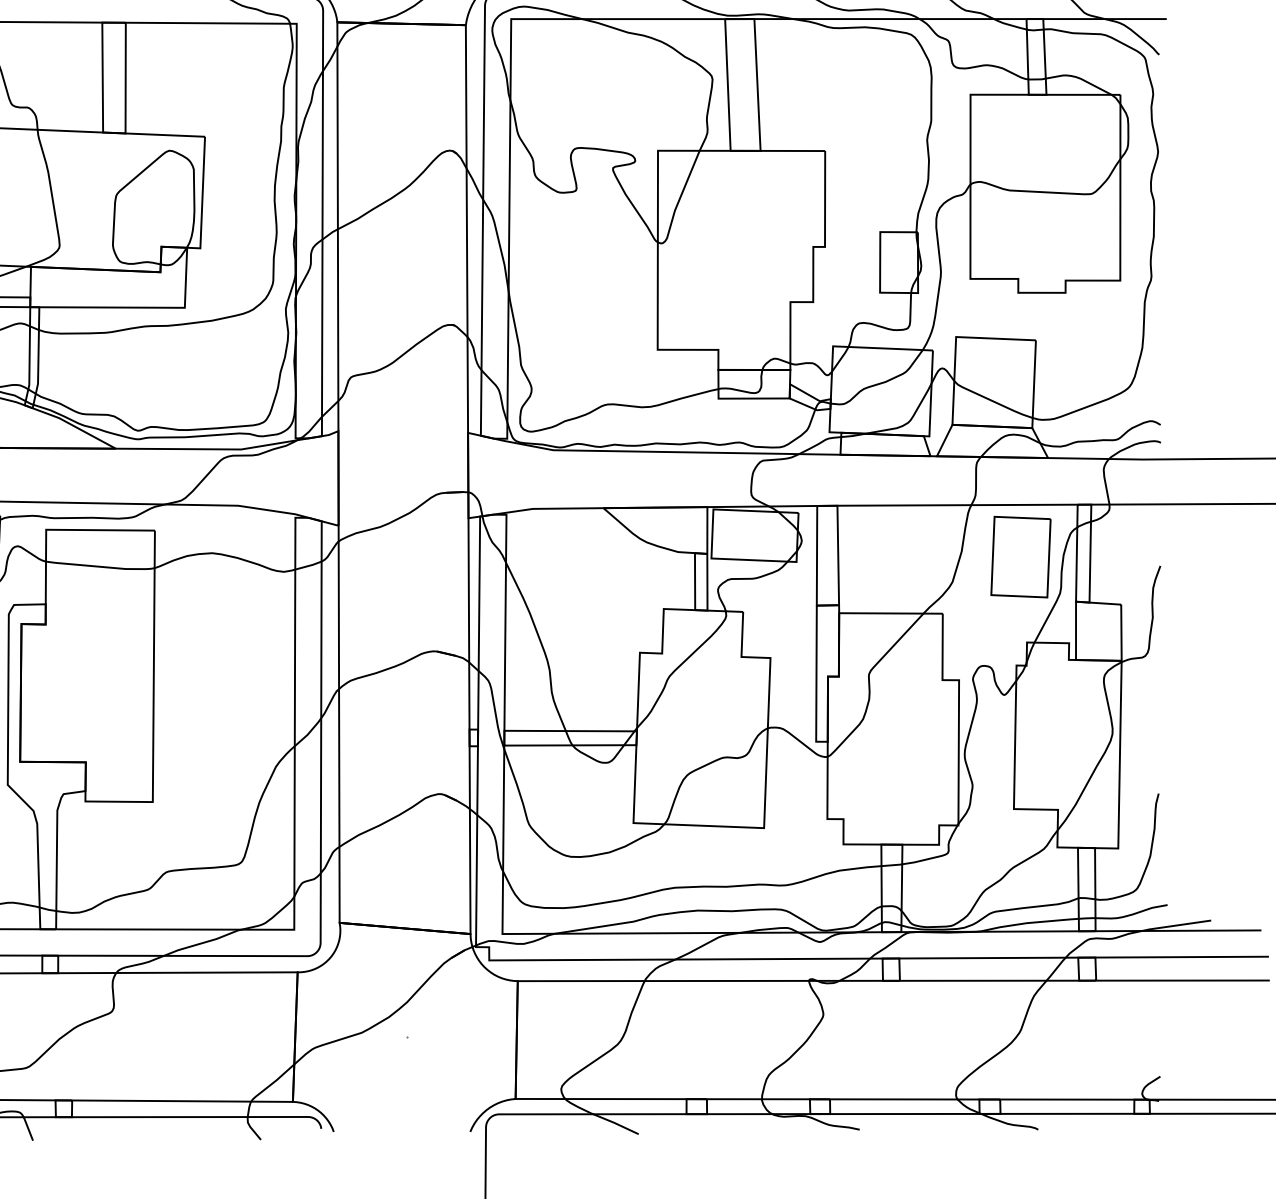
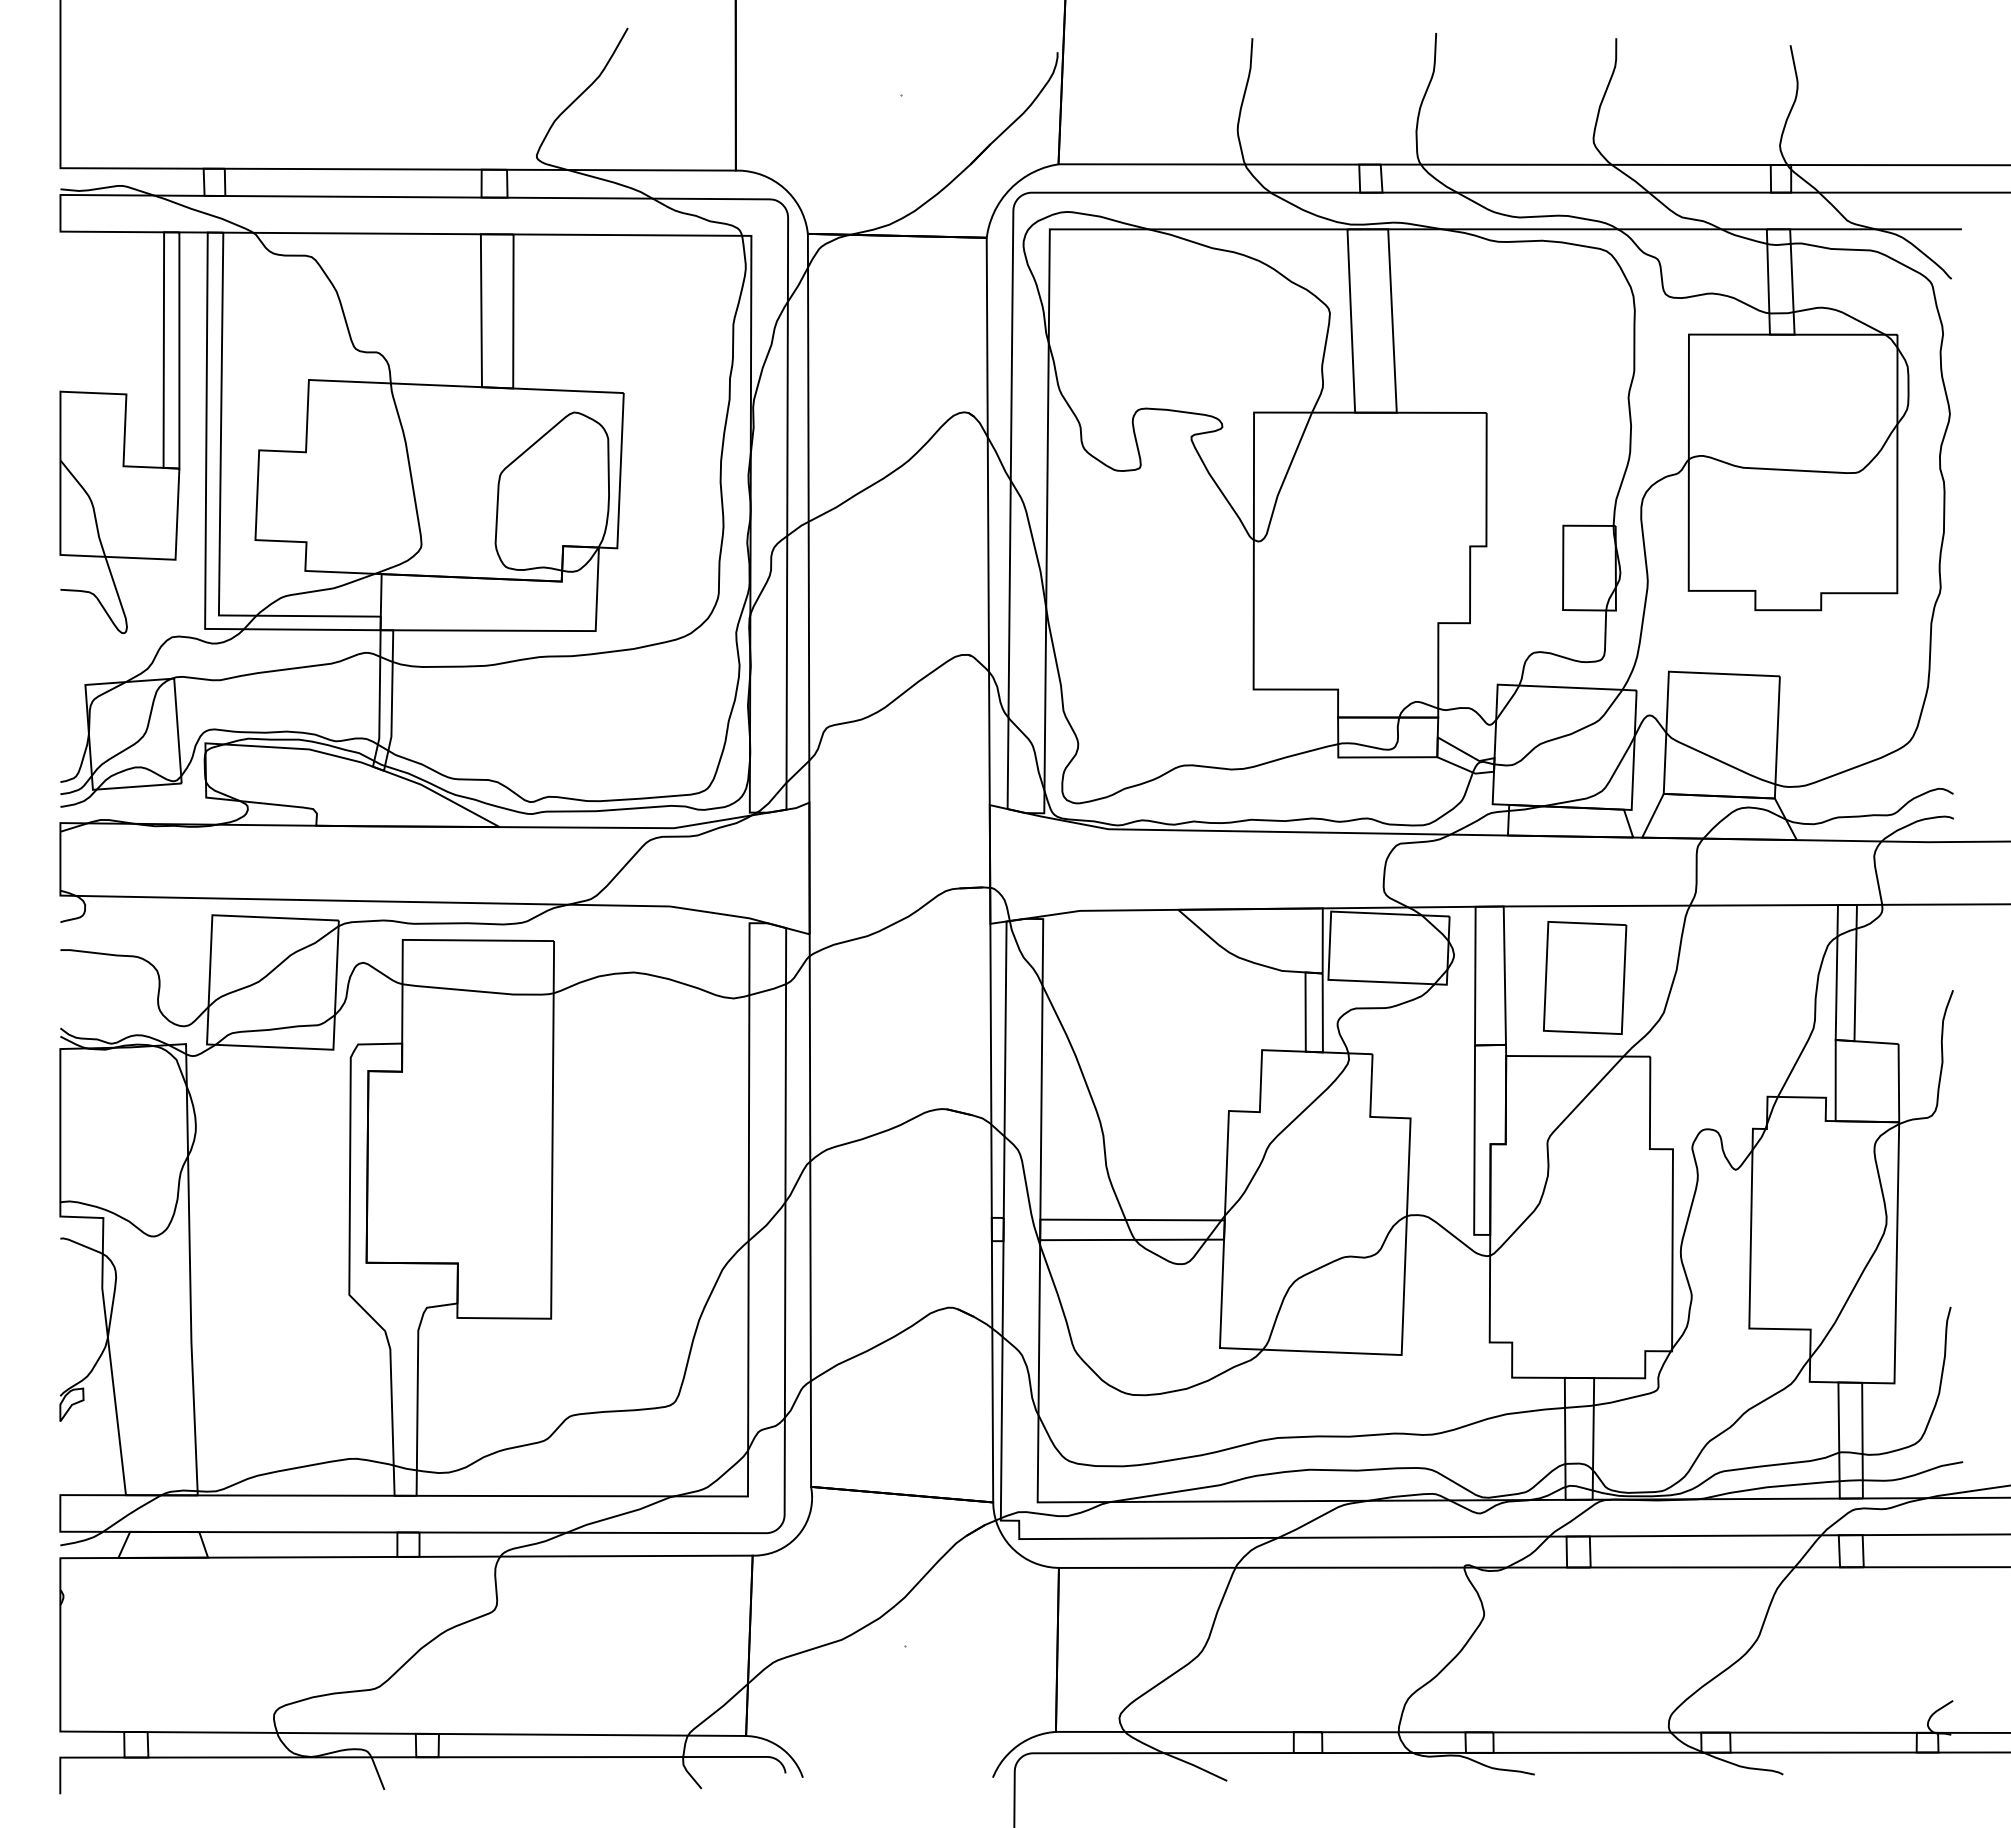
part: (1021, 556) -> (1585, 977), moved

